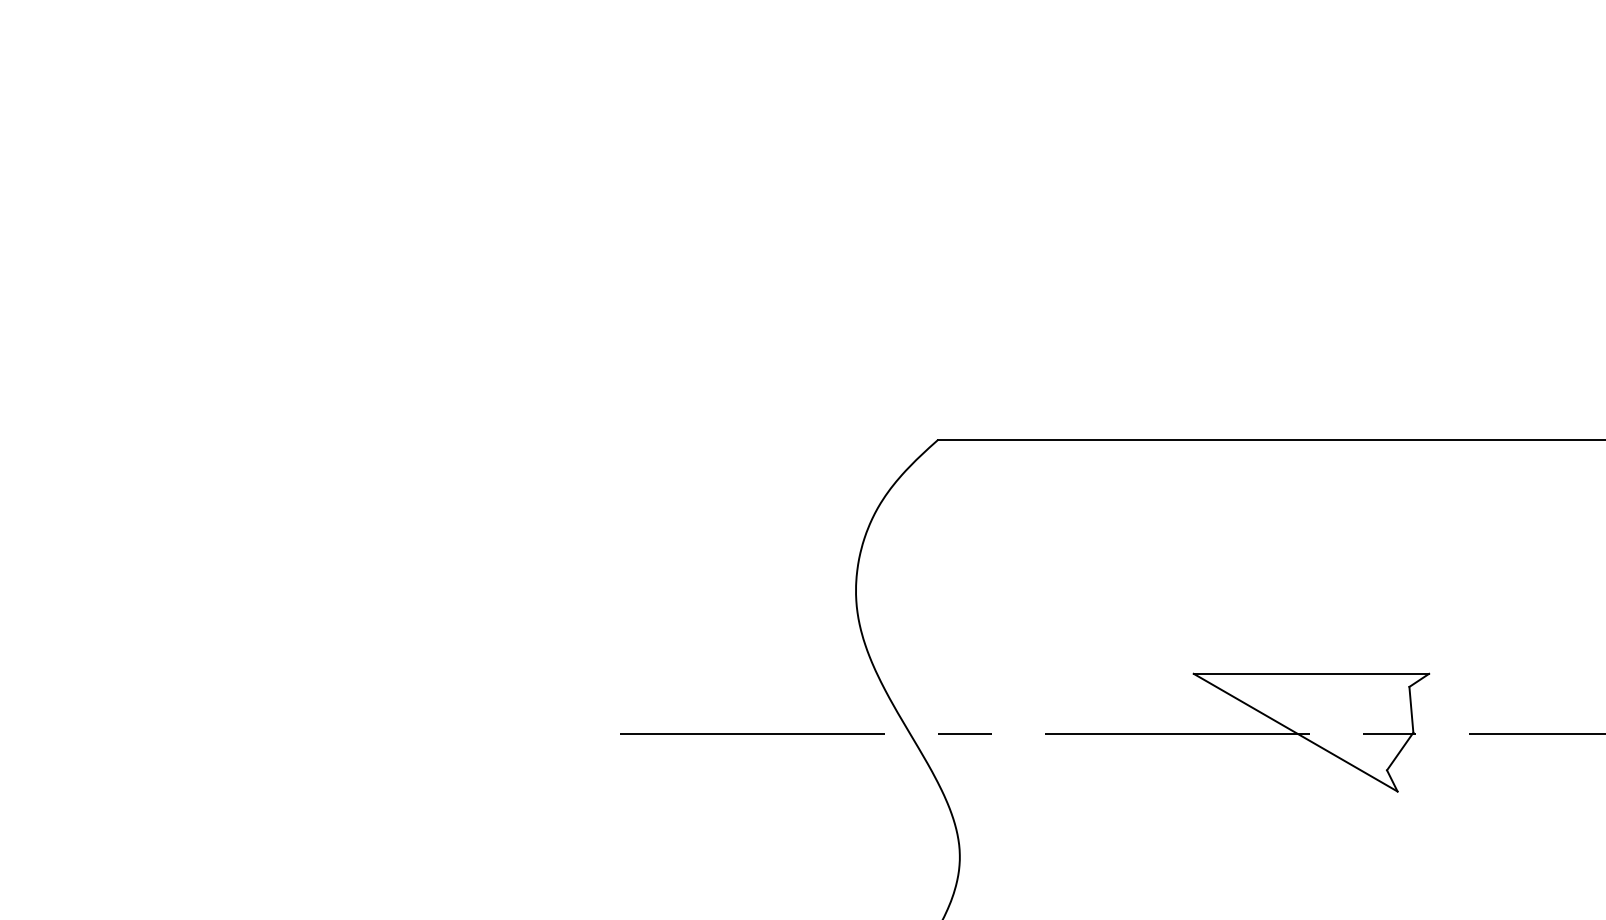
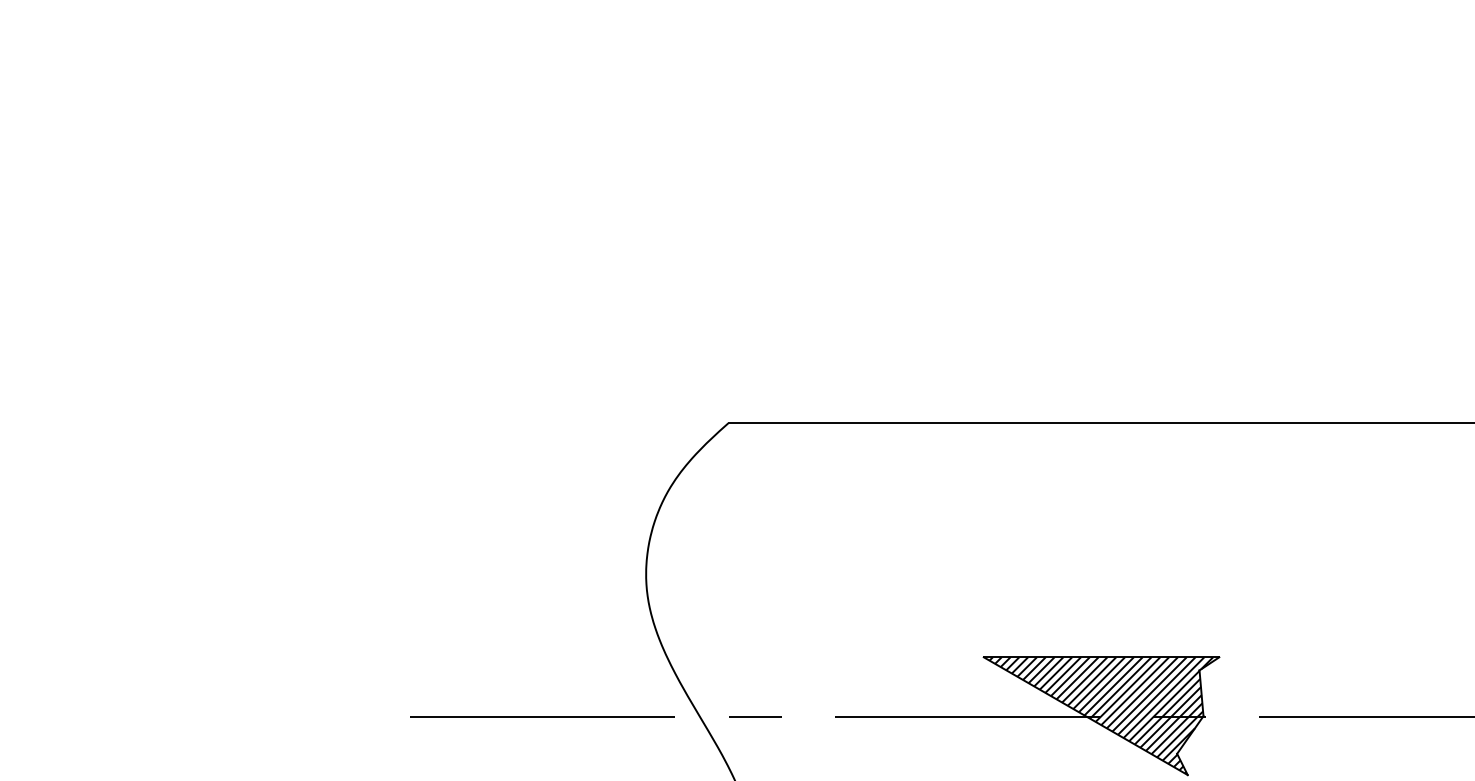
hatch: (1308, 731) -> (1098, 715), added

